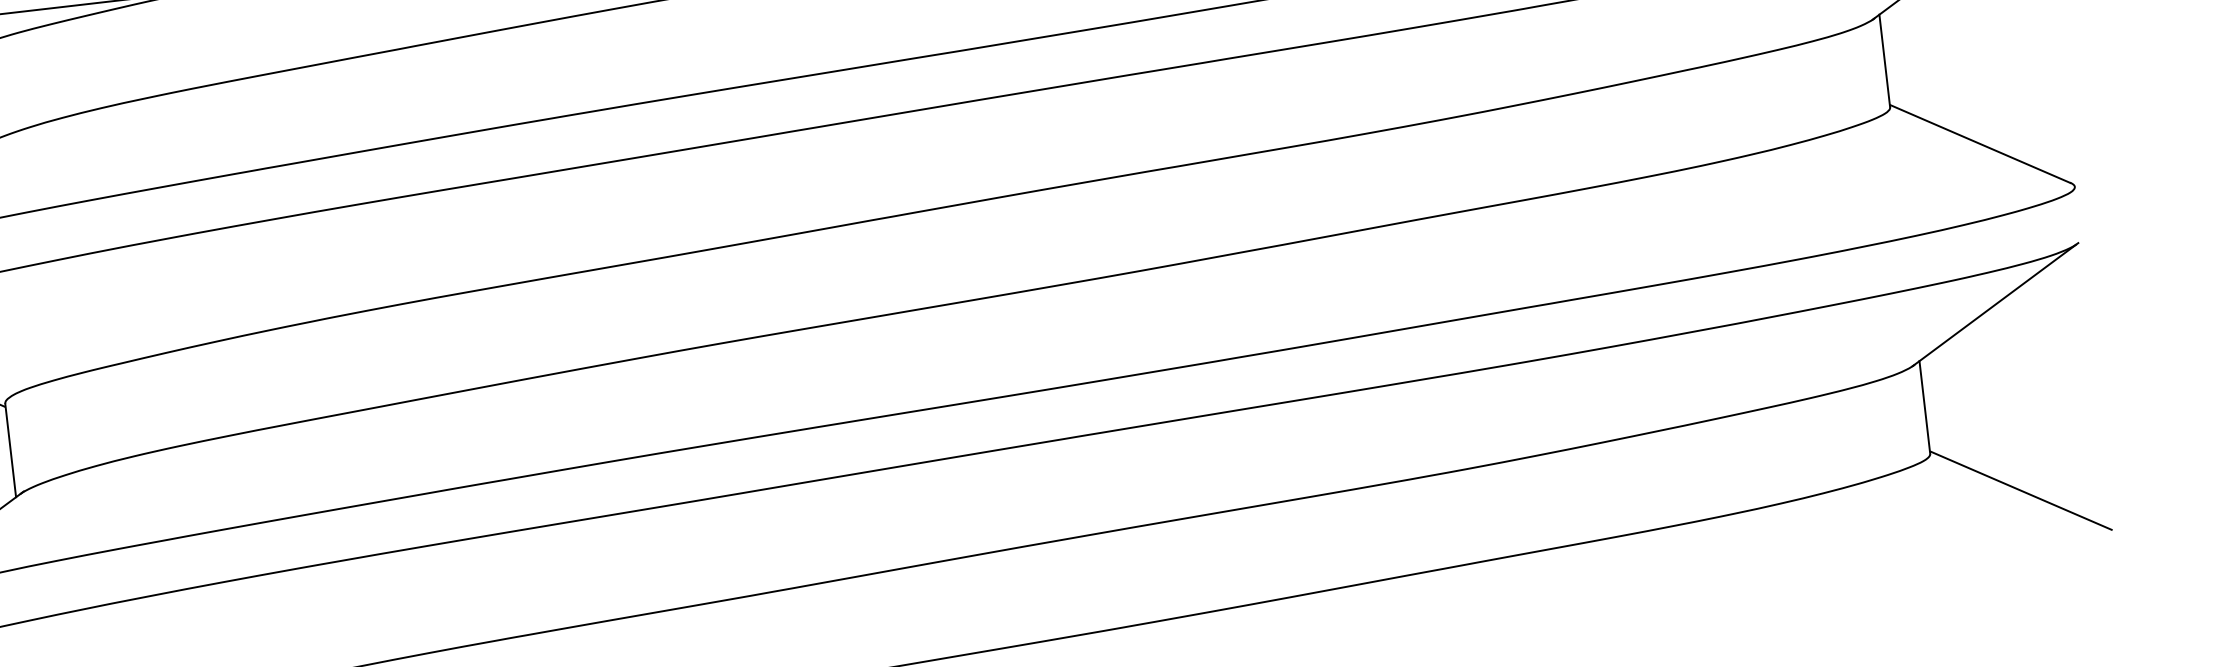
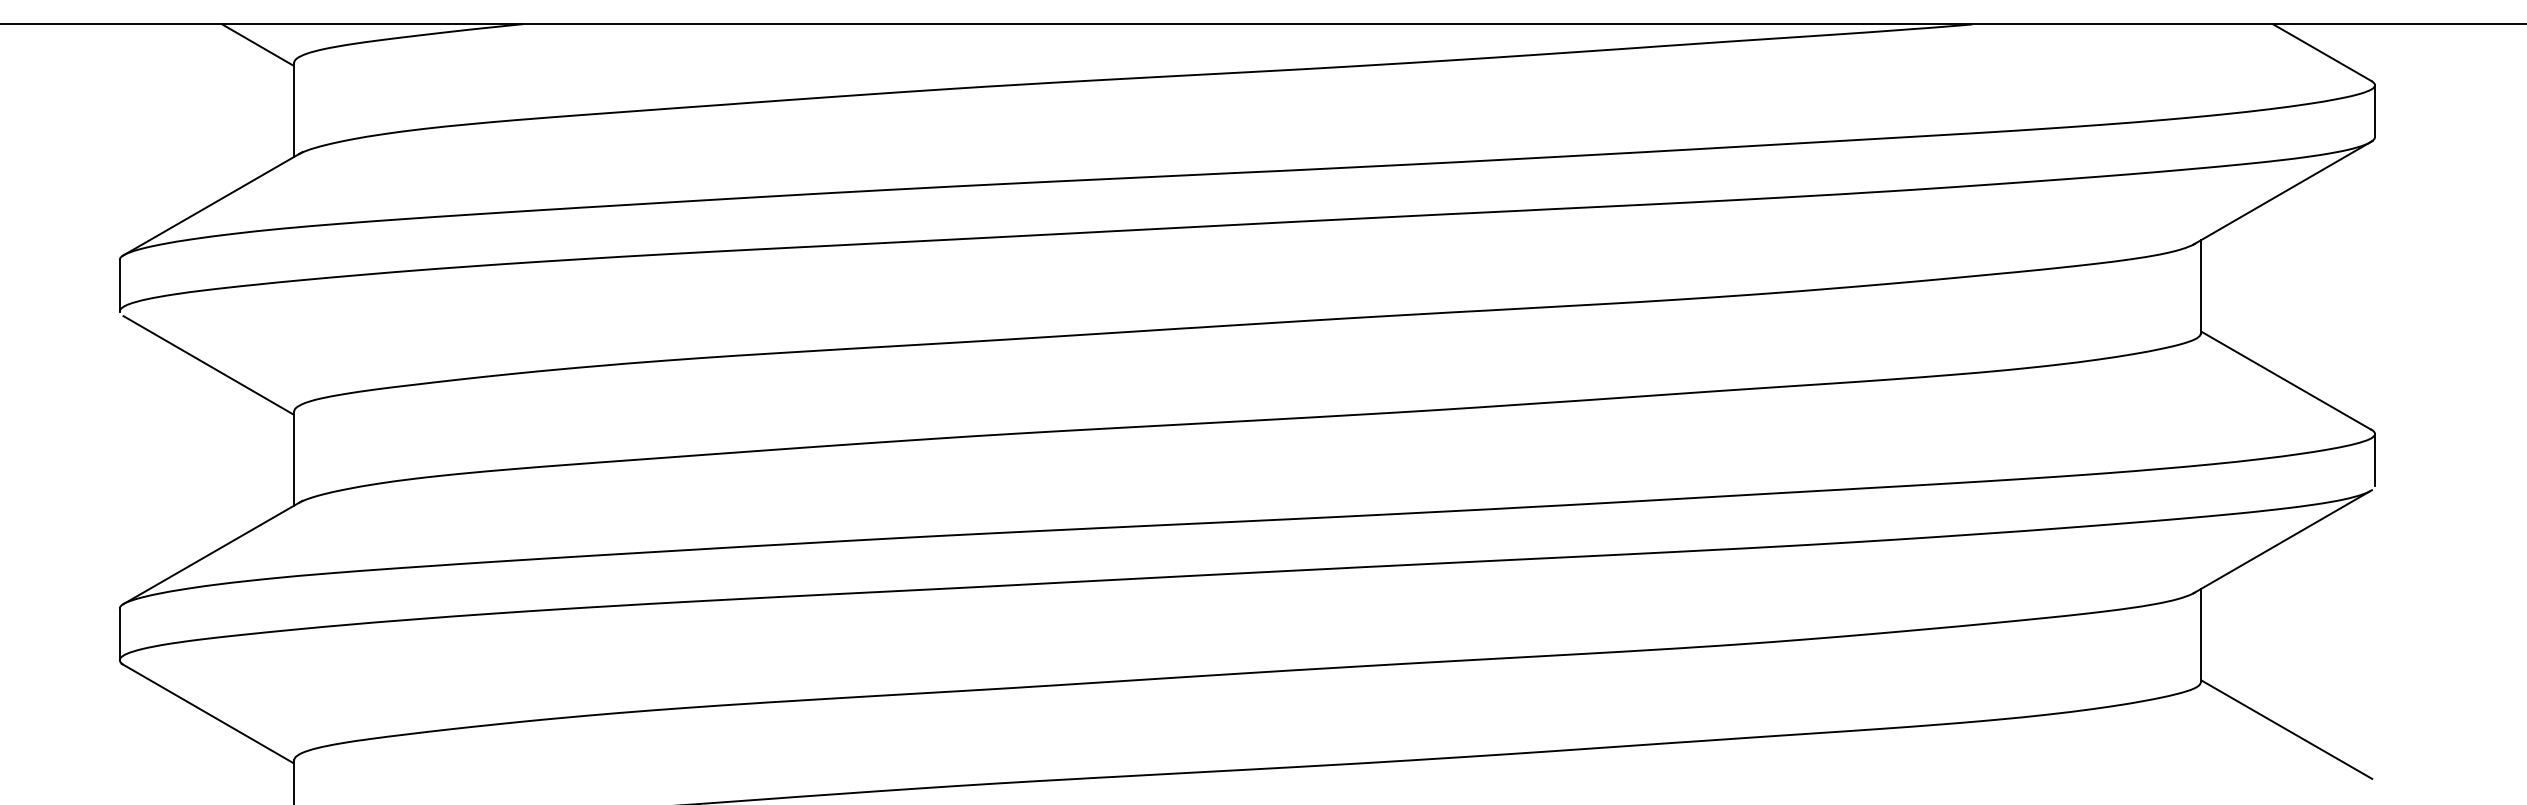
line: (2078, 213) -> (2375, 460), added

